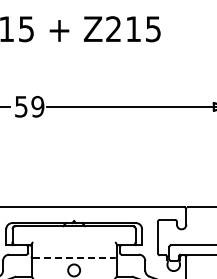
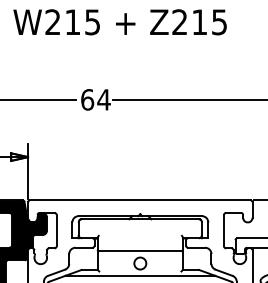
text: (29, 106) -> (95, 99), 59 -> 64
line: (74, 258) -> (140, 251), dashed -> solid

